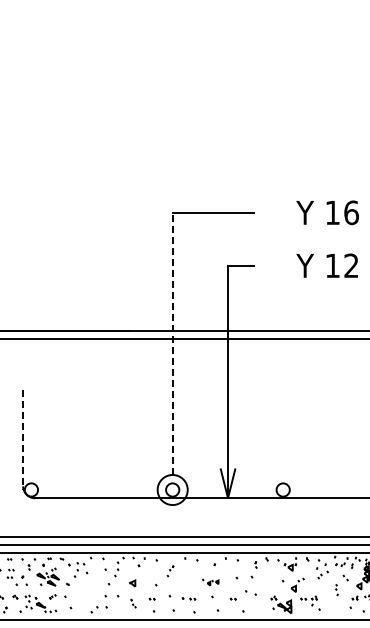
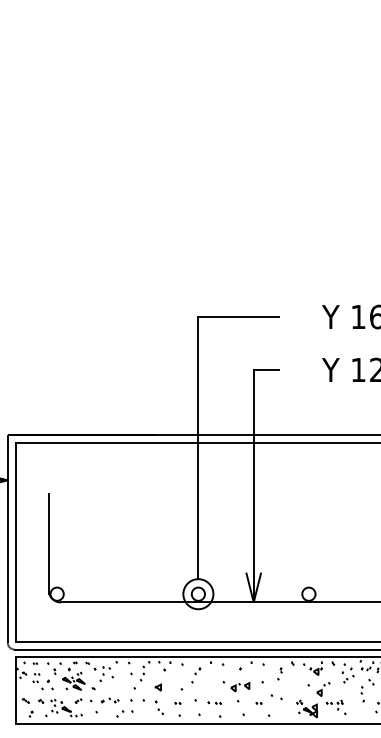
line: (172, 343) -> (198, 447), dashed -> solid
line: (22, 440) -> (48, 544), dashed -> solid
part: (253, 569) -> (279, 673), size x0.71
part: (170, 571) -> (196, 675), size x1.43
part: (210, 582) -> (236, 686), size x1.67
part: (336, 590) -> (362, 694), size x1.43
part: (83, 596) -> (109, 700), added
part: (132, 603) -> (158, 707), size x1.67

